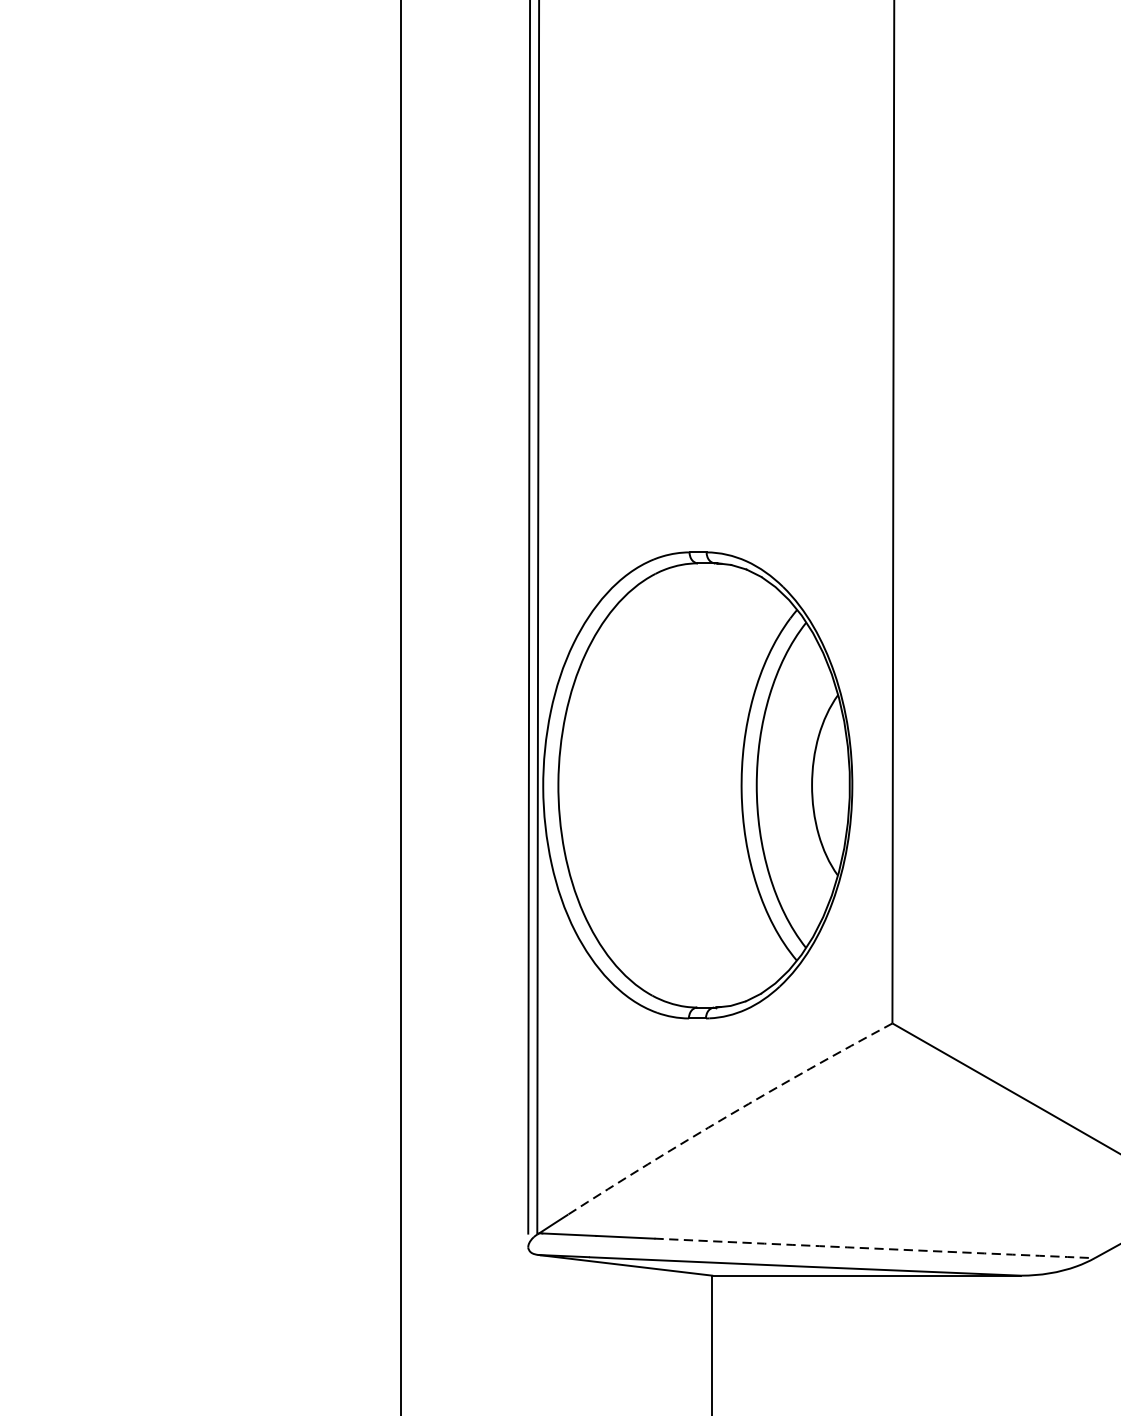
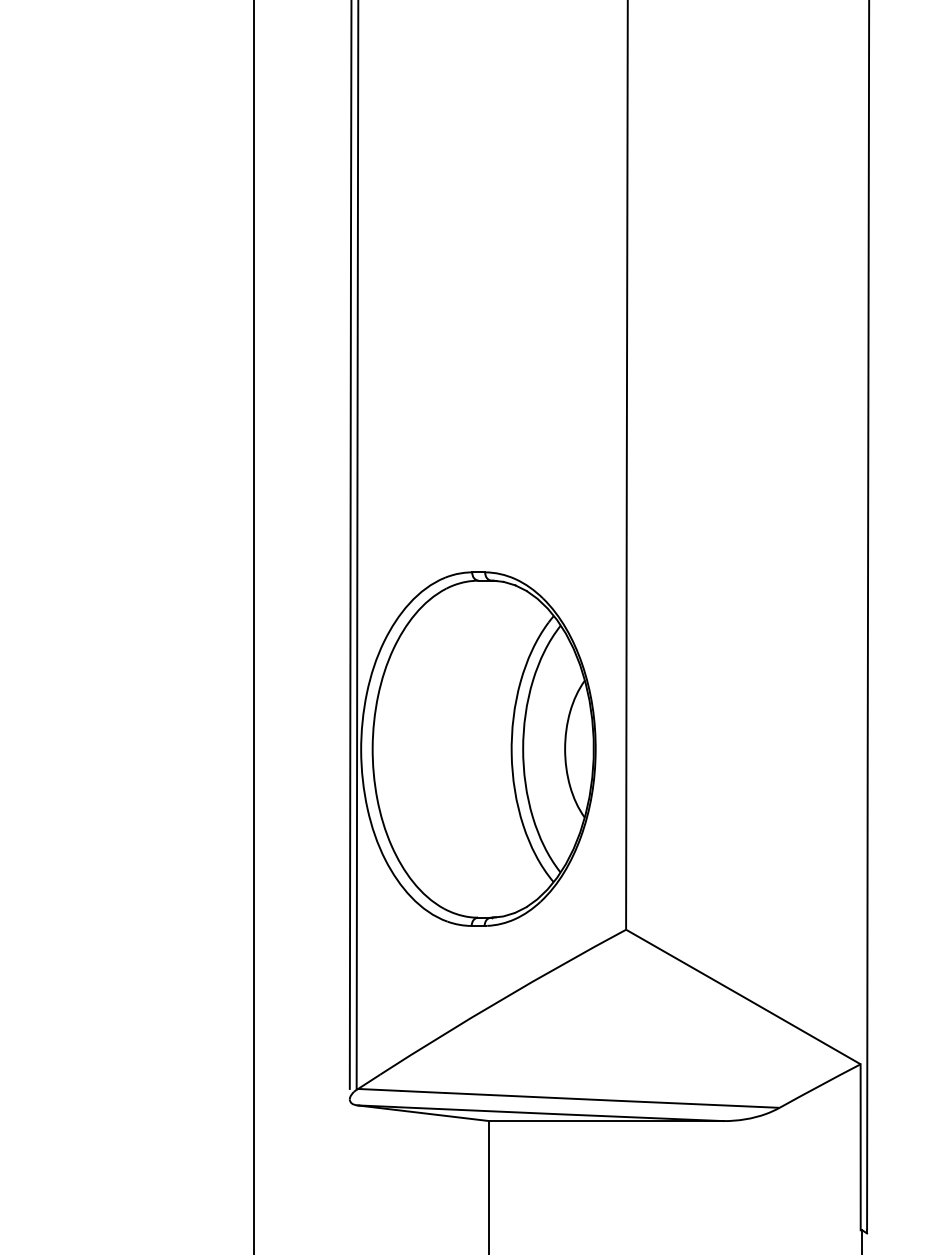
arc: (728, 1115) -> (501, 999), dashed -> solid
arc: (874, 1248) -> (612, 1100), dashed -> solid

